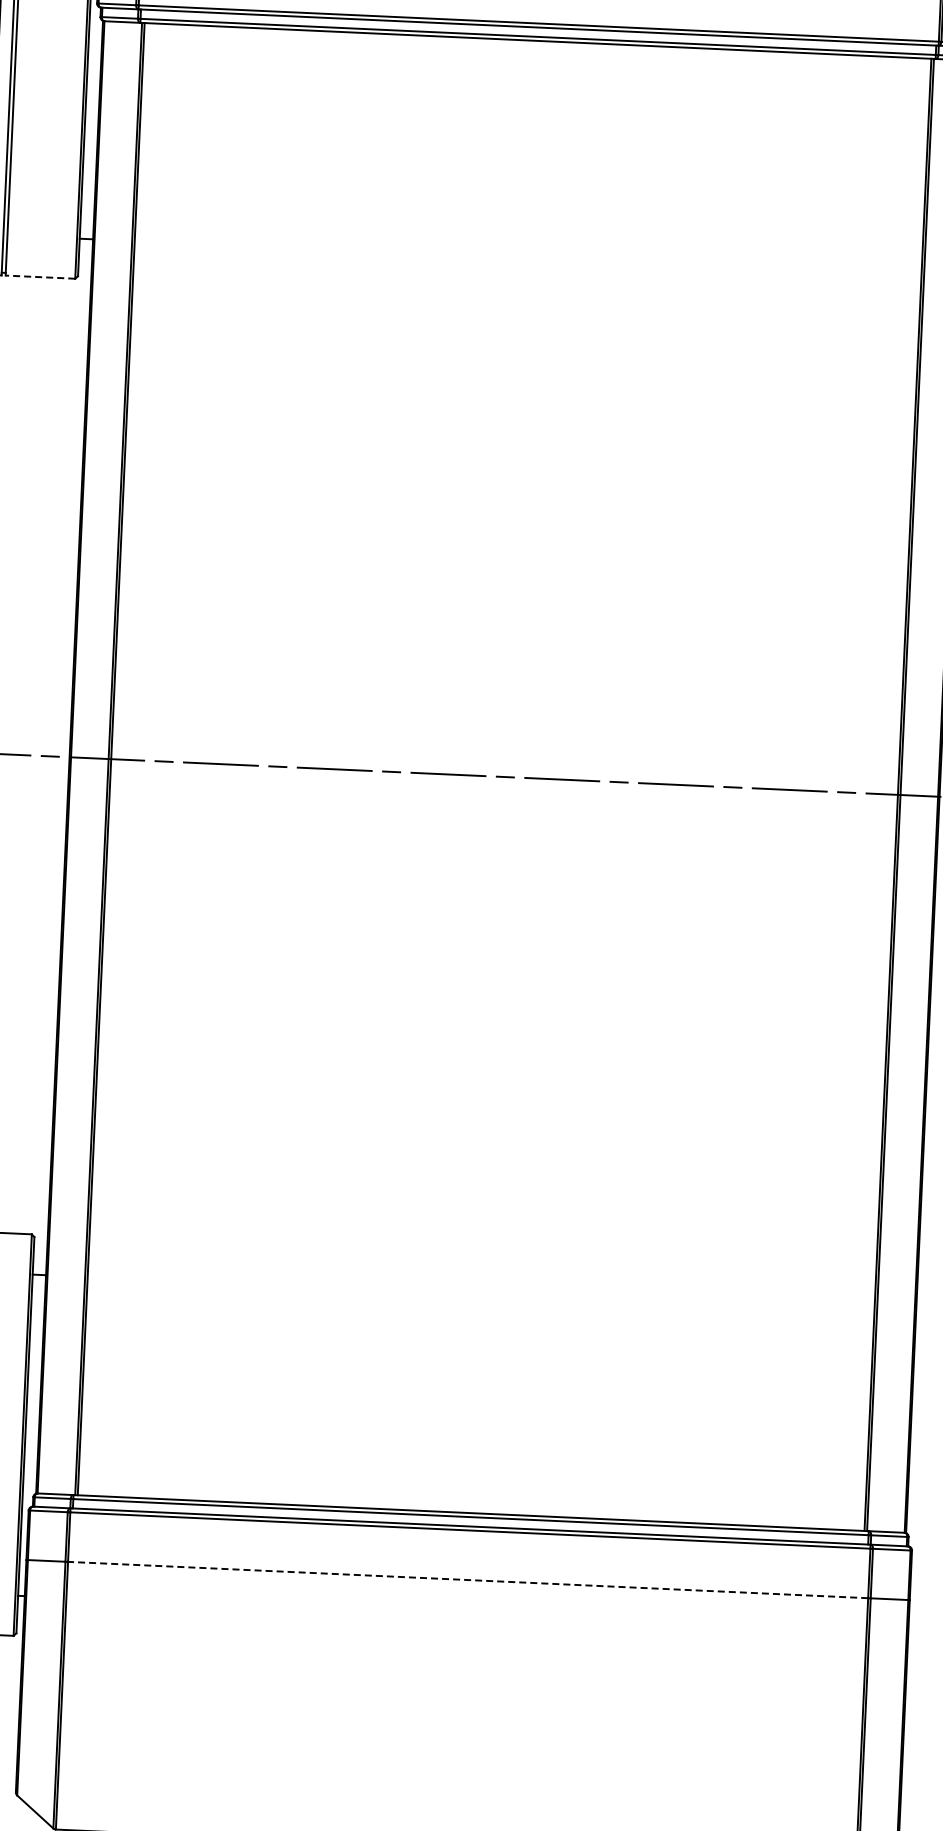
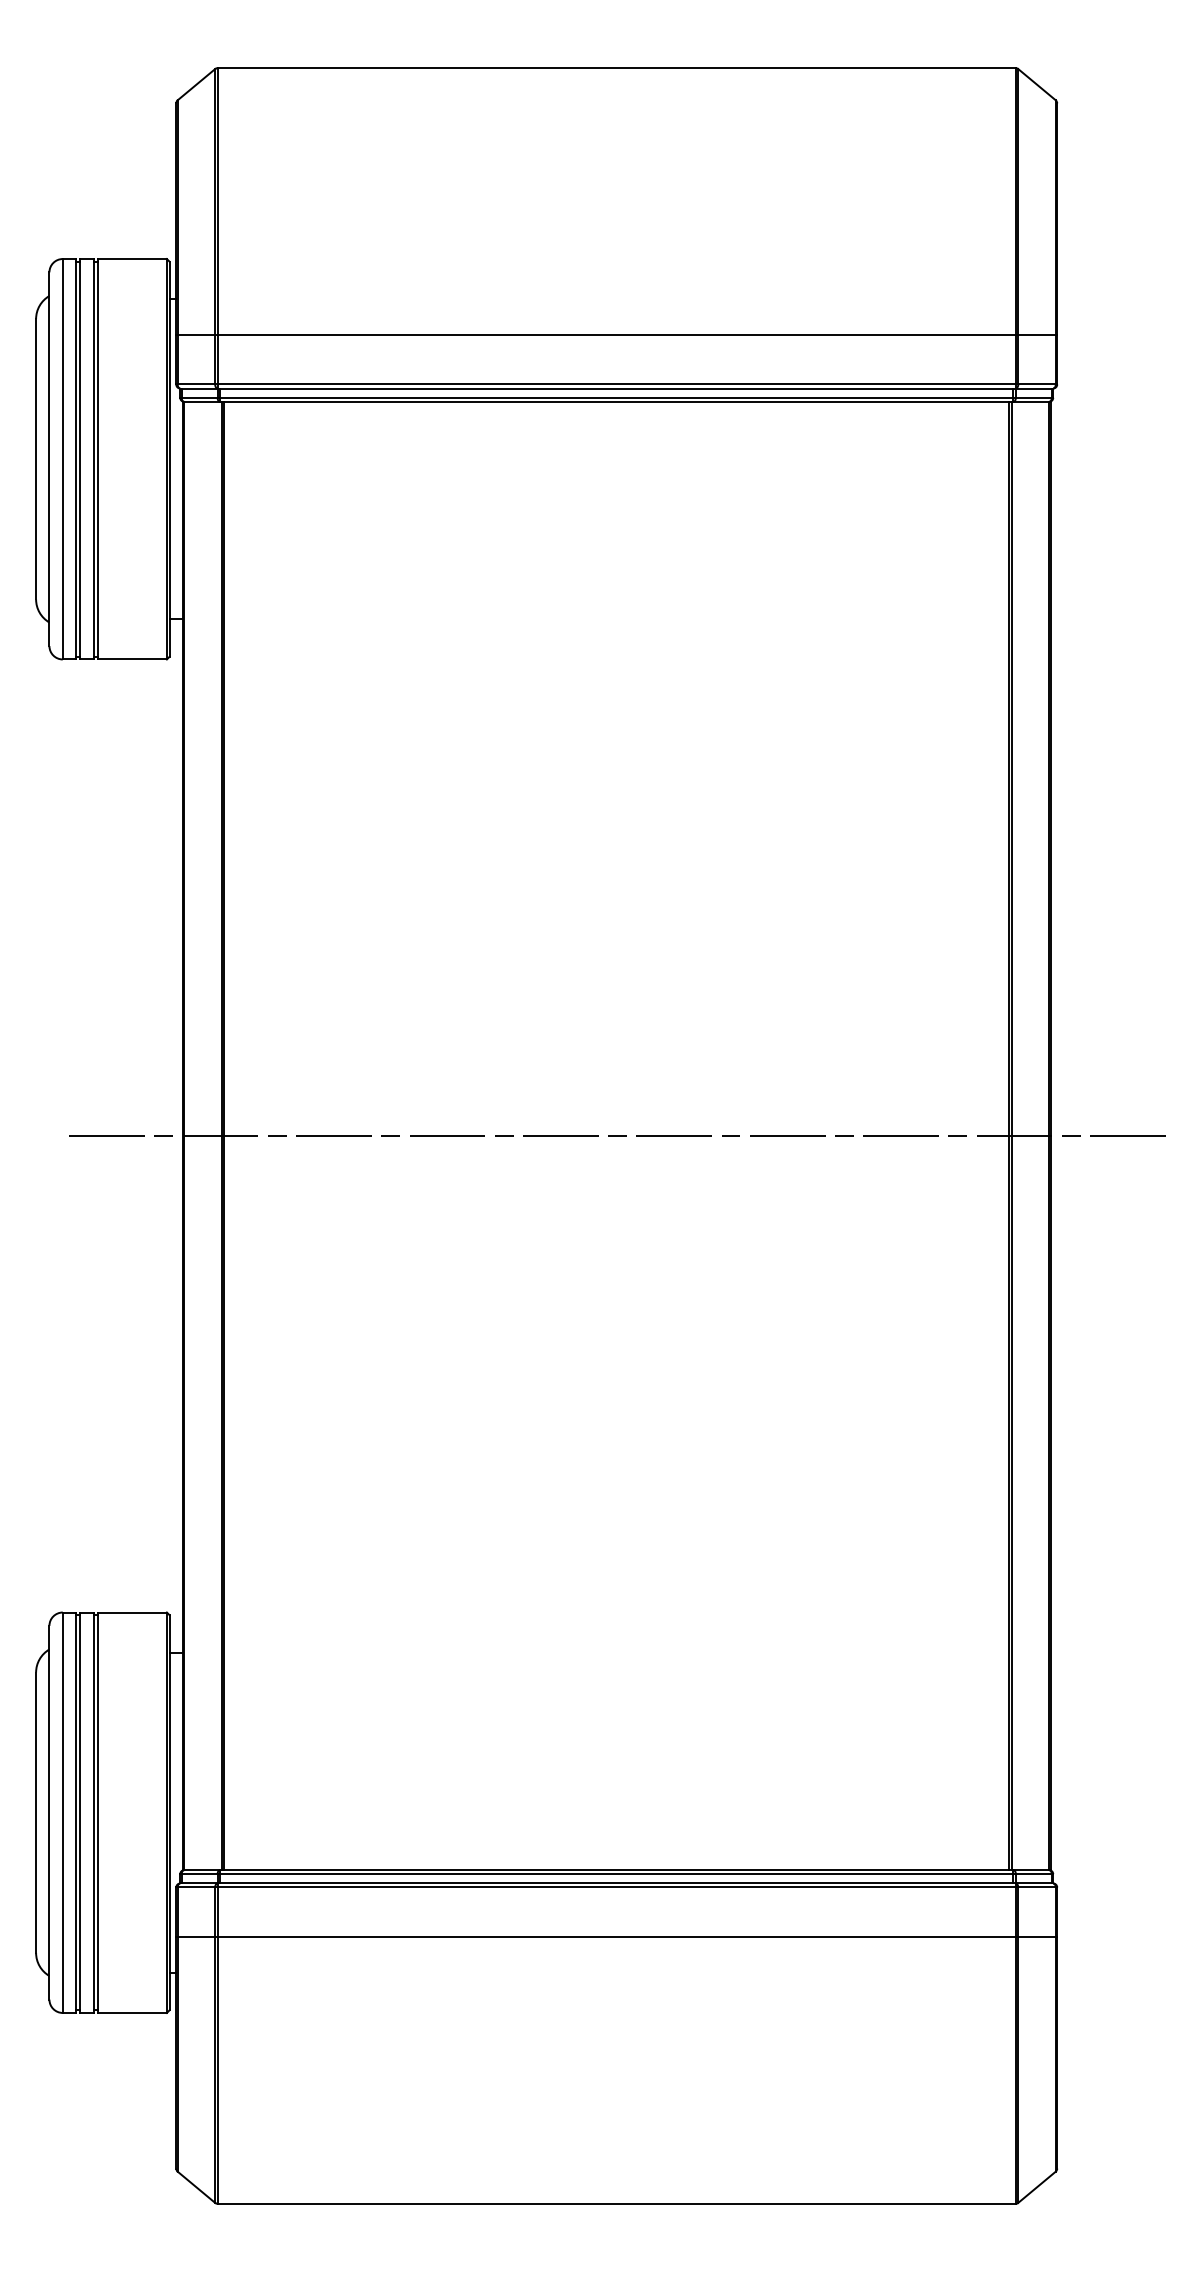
line: (40, 277) -> (132, 659), dashed -> solid
line: (467, 1579) -> (616, 1936), dashed -> solid

